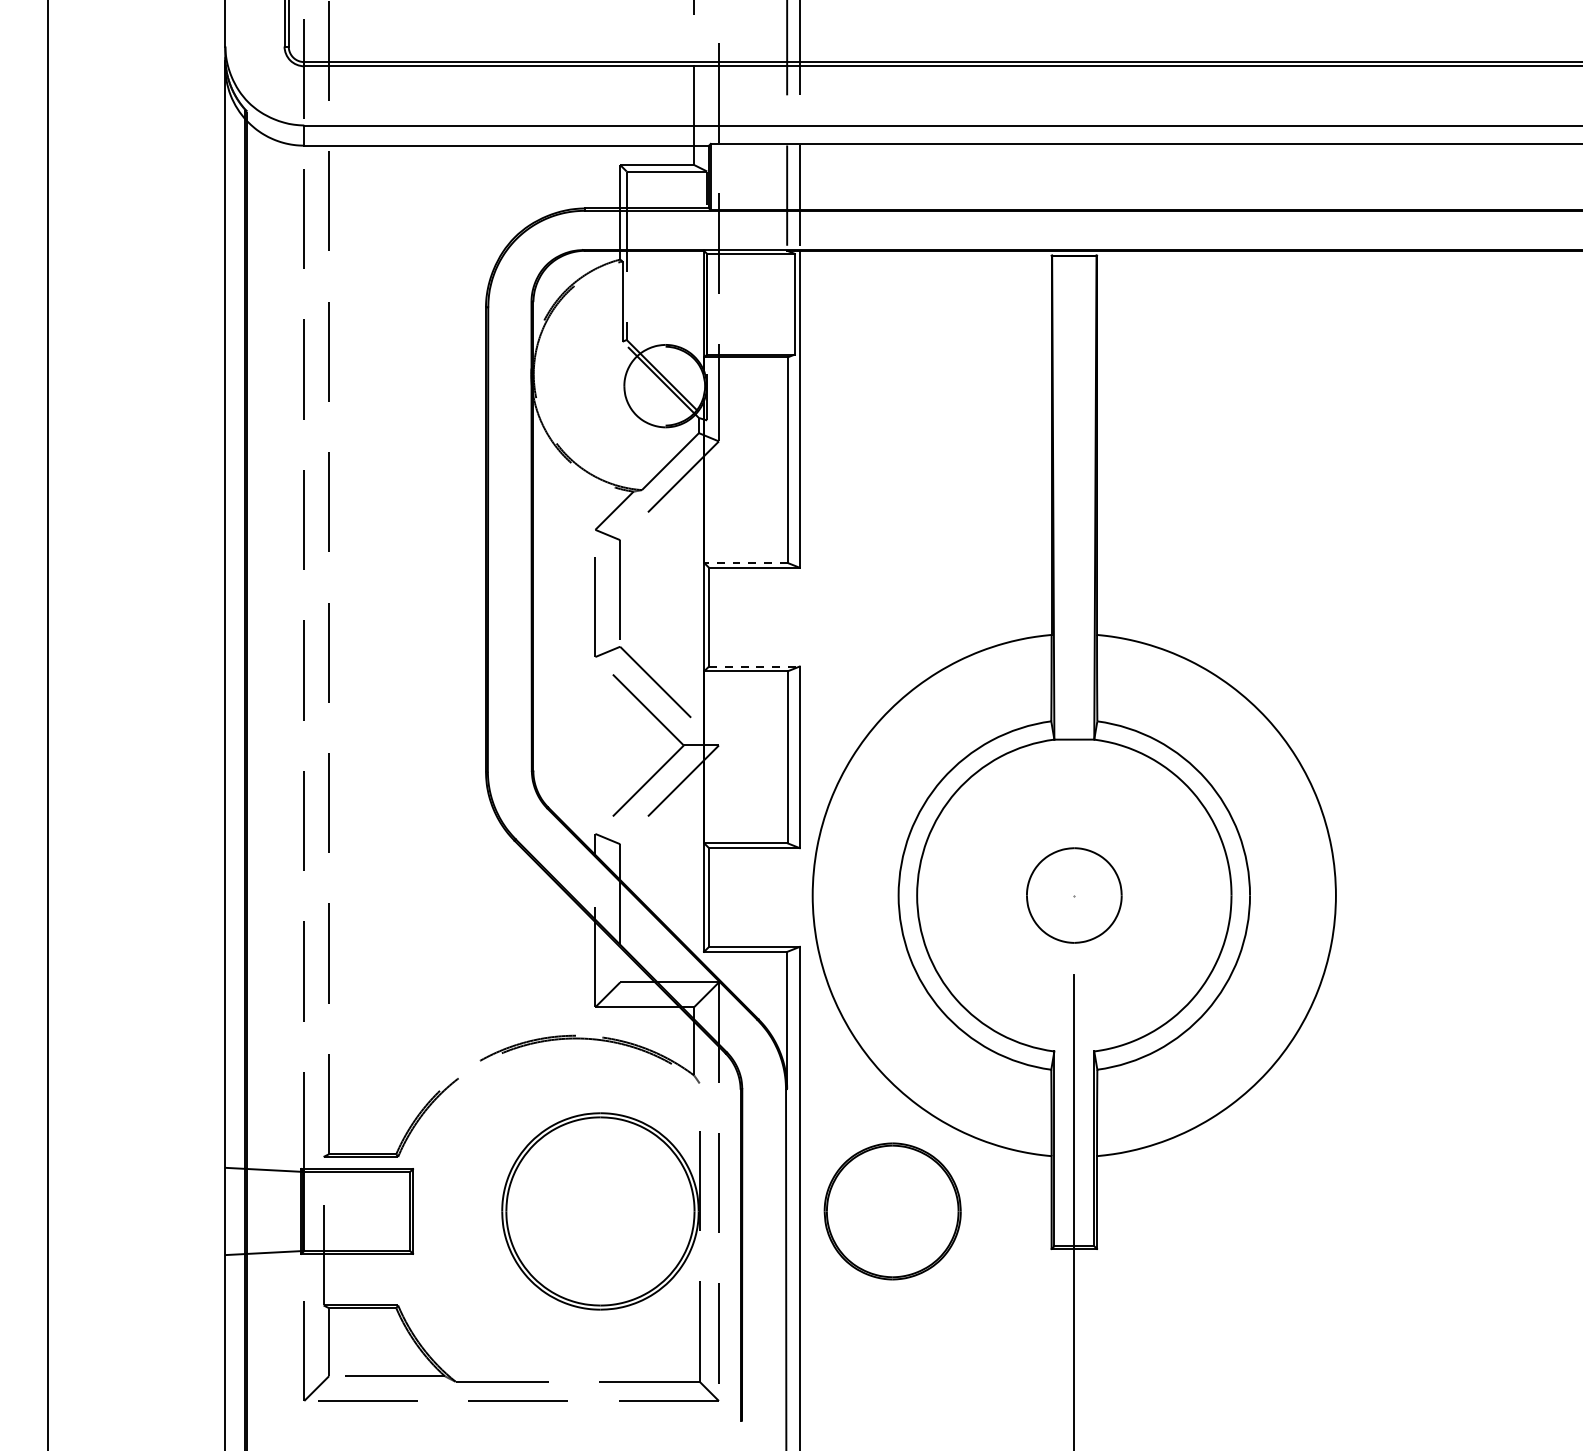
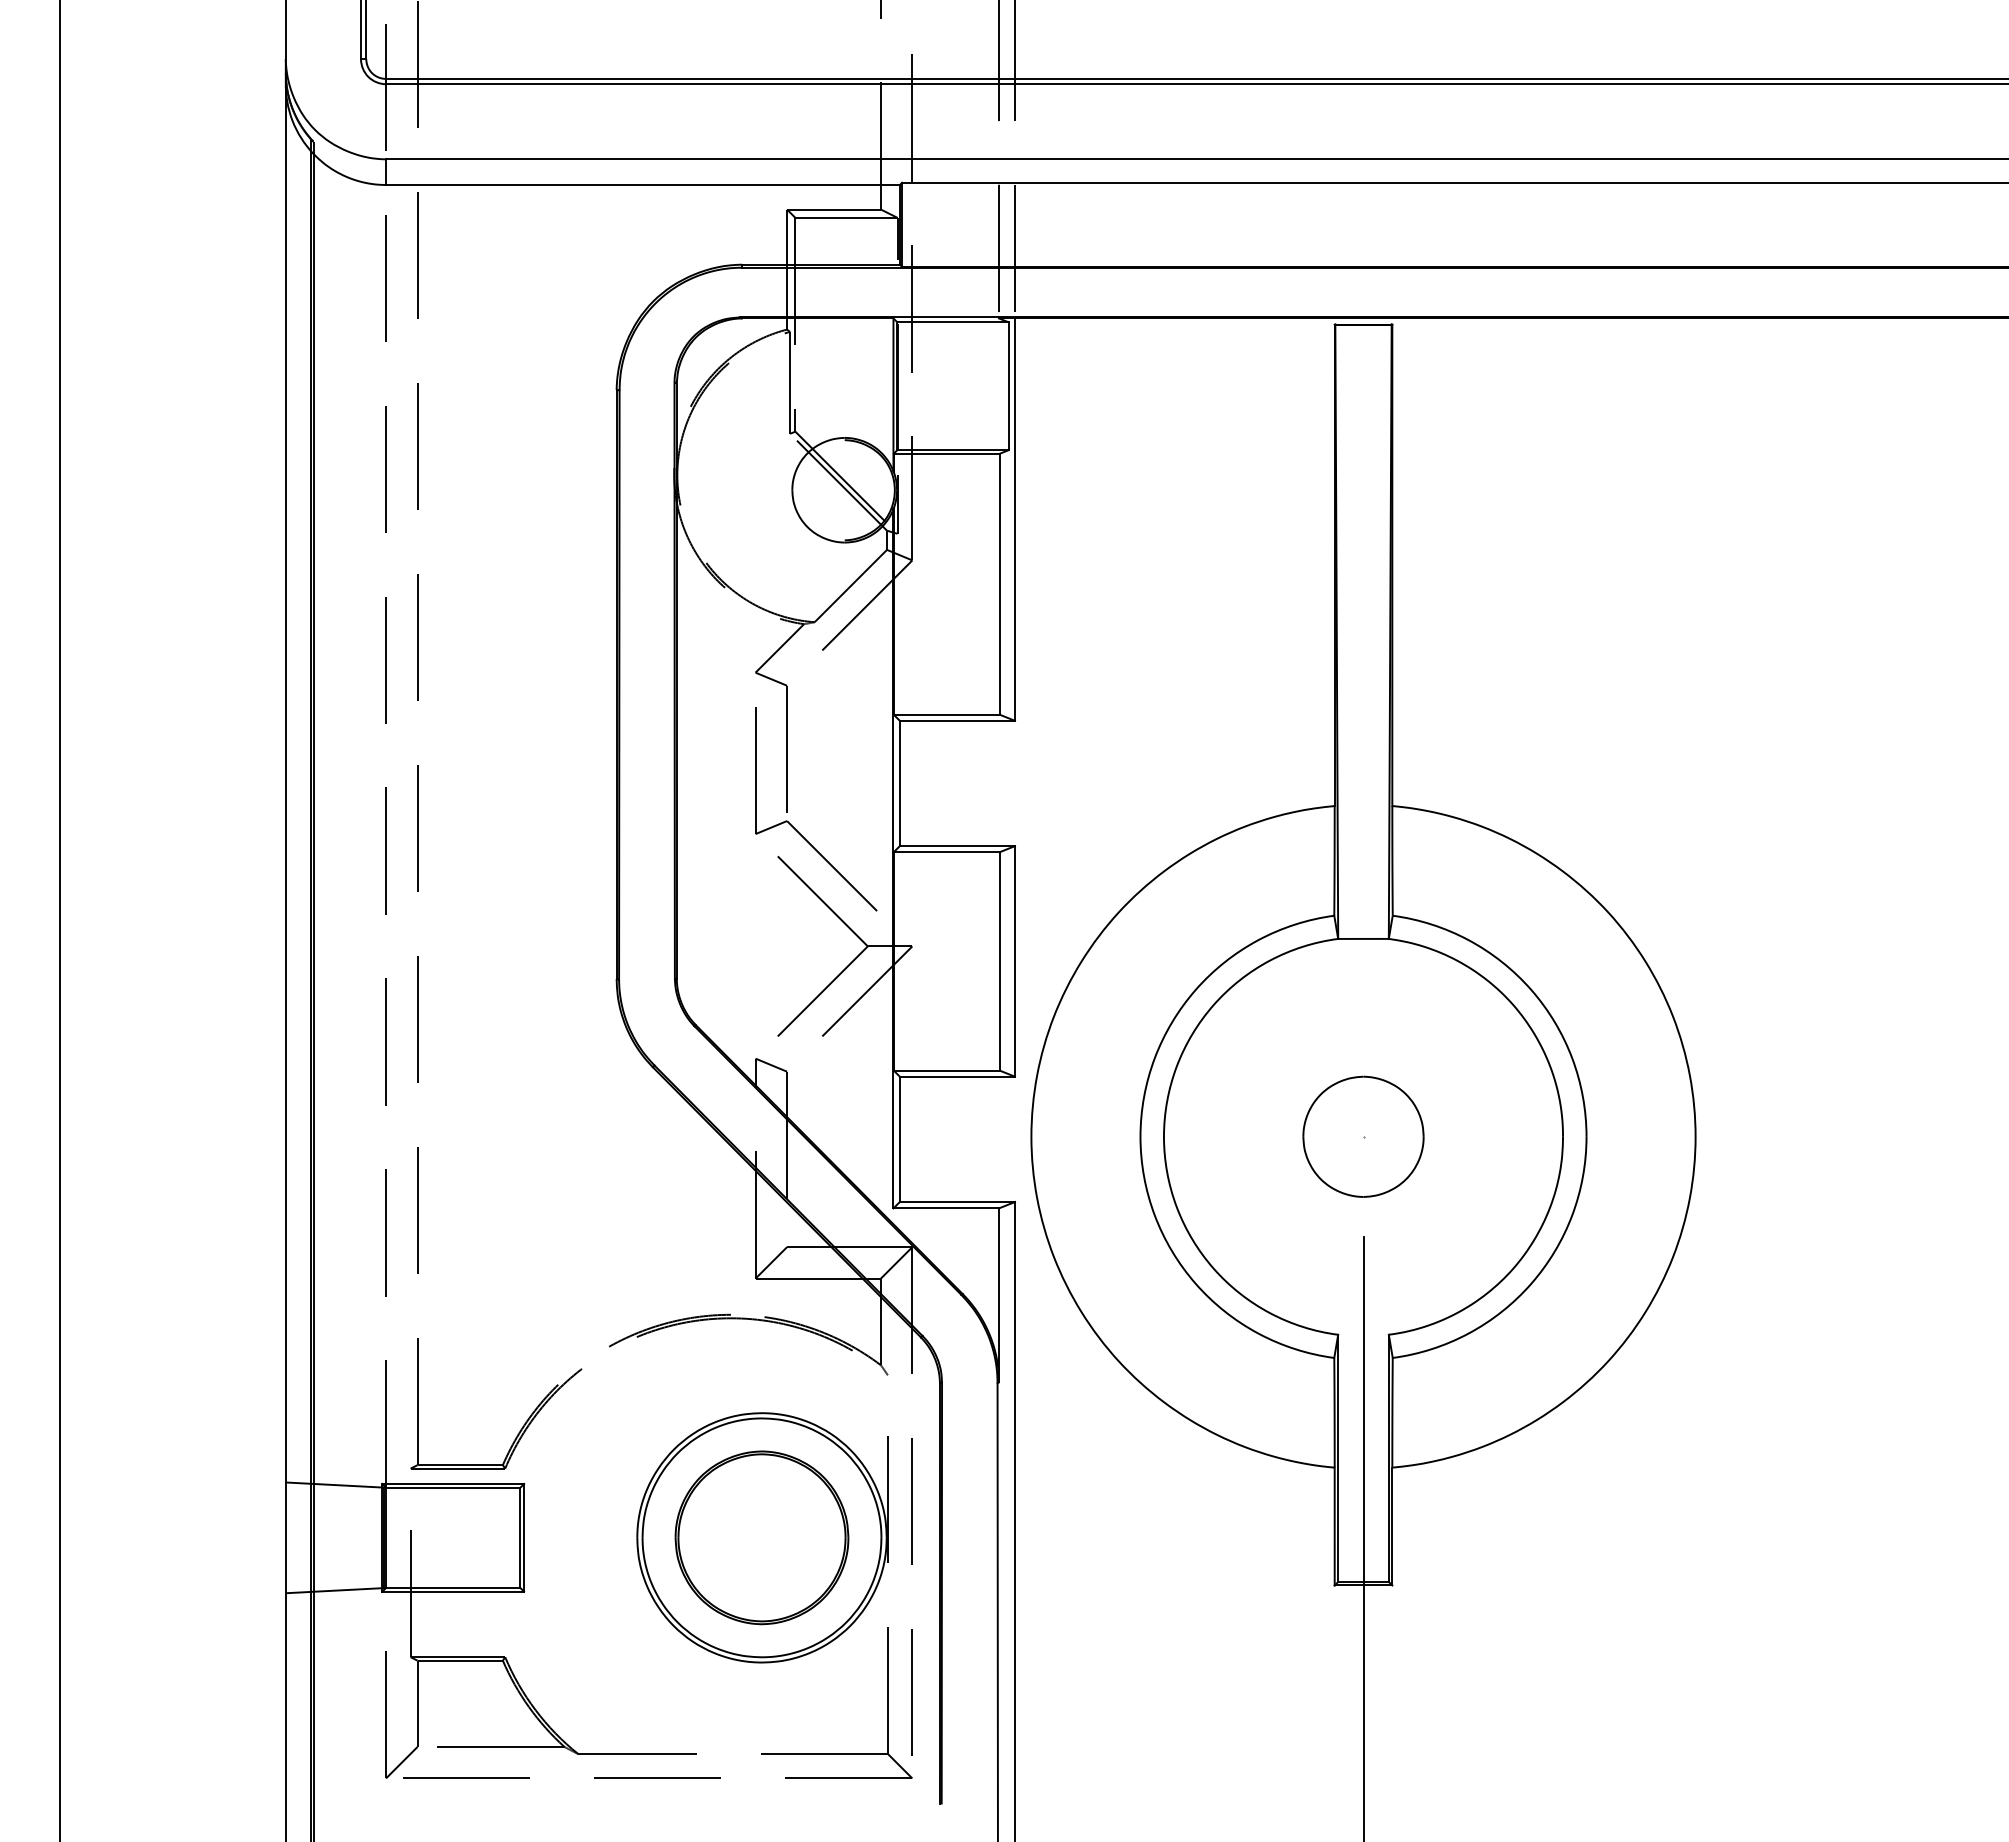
line: (745, 562) -> (946, 714), dashed -> solid
line: (754, 666) -> (957, 846), dashed -> solid
part: (892, 1211) -> (761, 1537), moved

